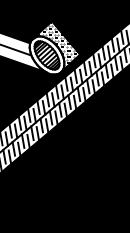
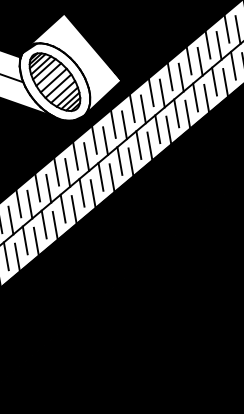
hatch: (59, 44) -> (80, 59), removed

